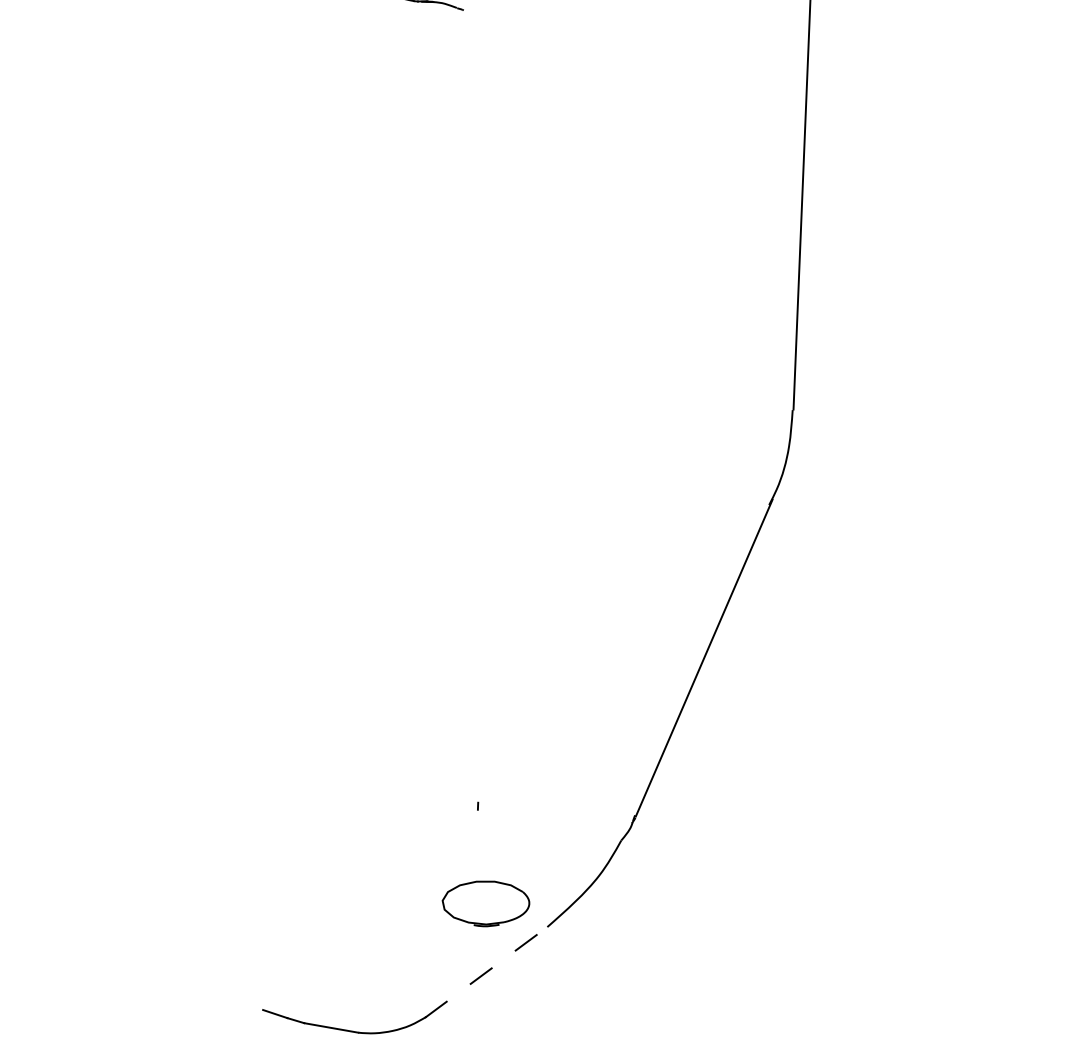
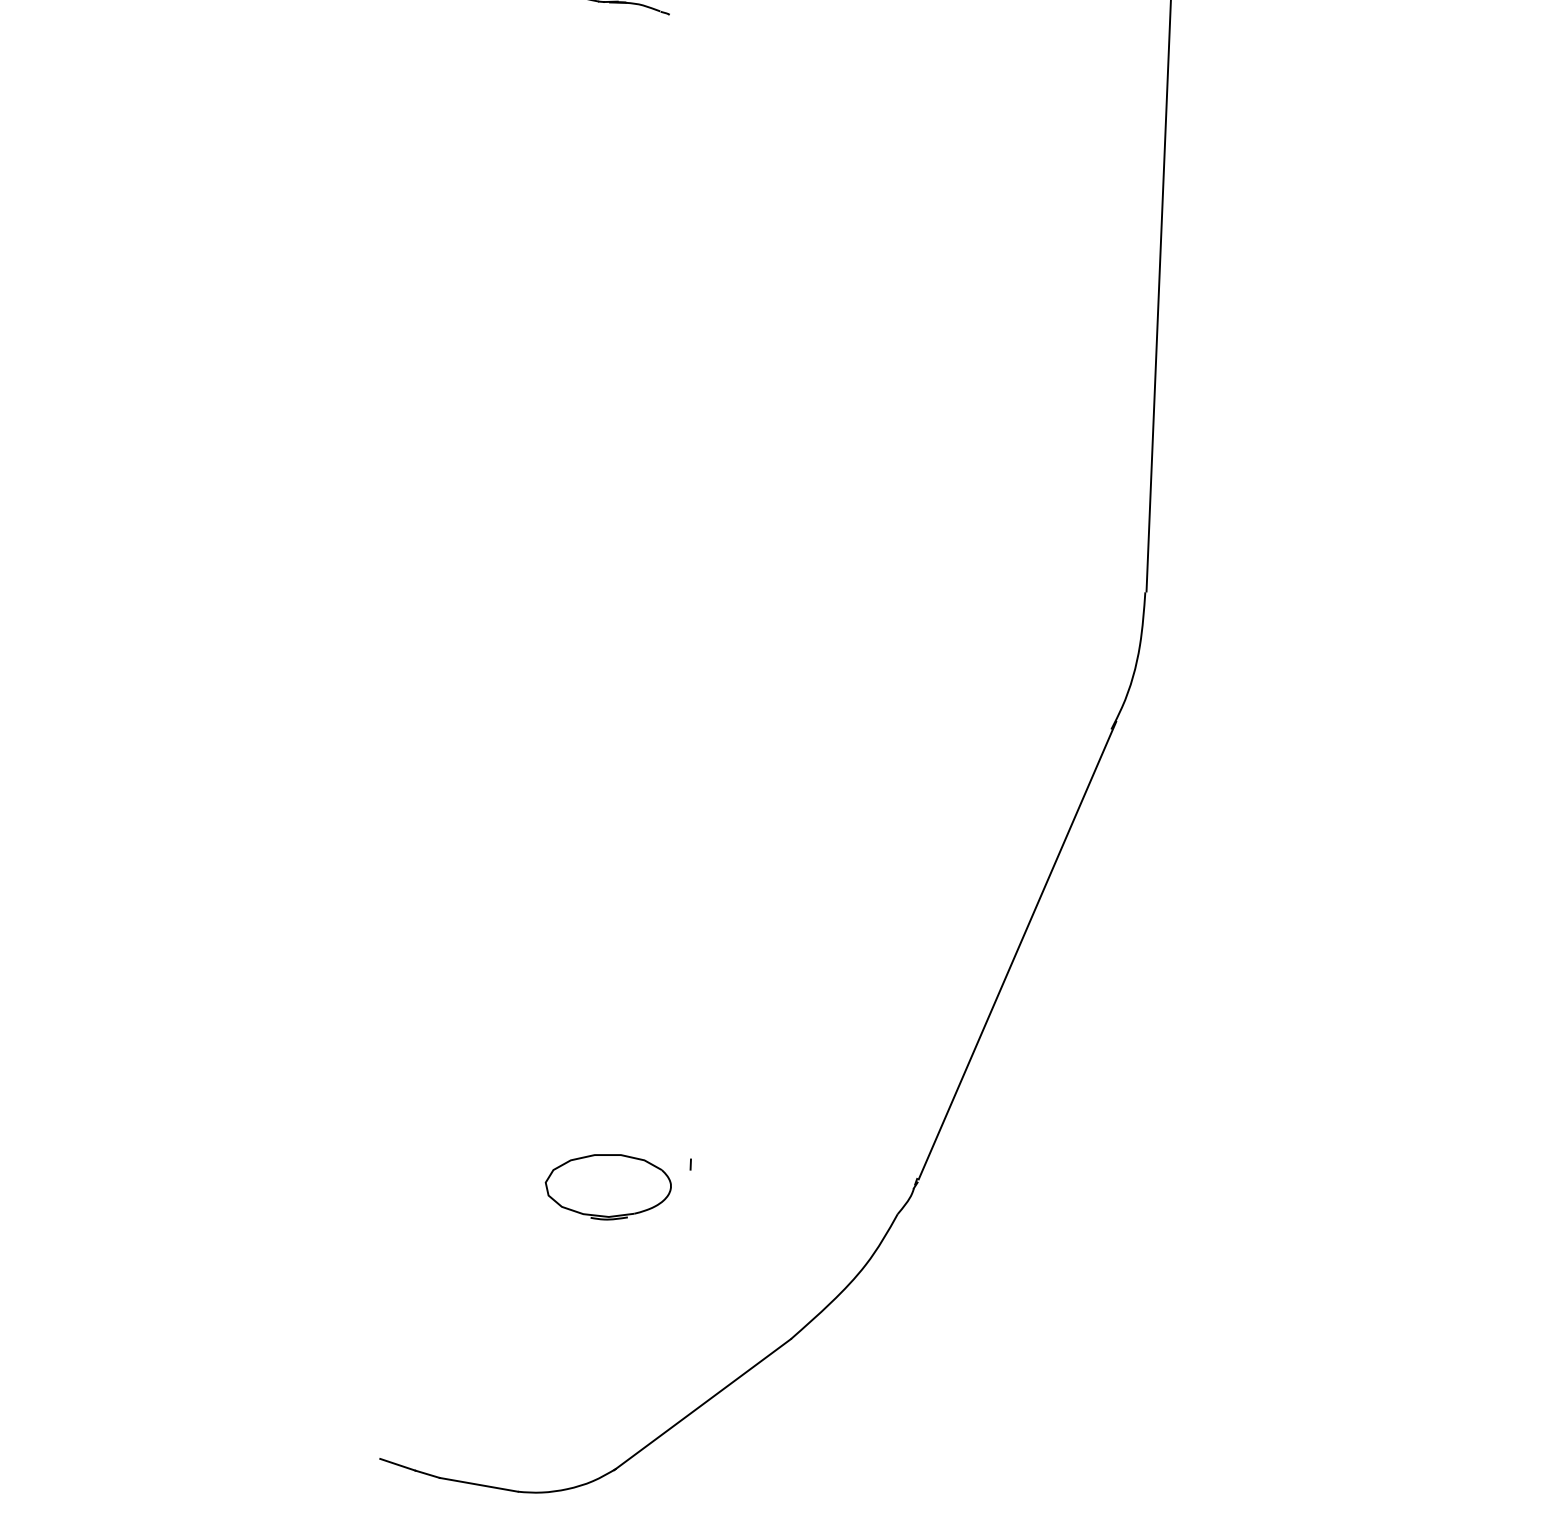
part: (485, 903) -> (607, 1186), moved
line: (486, 972) -> (702, 1404), dashed -> solid

